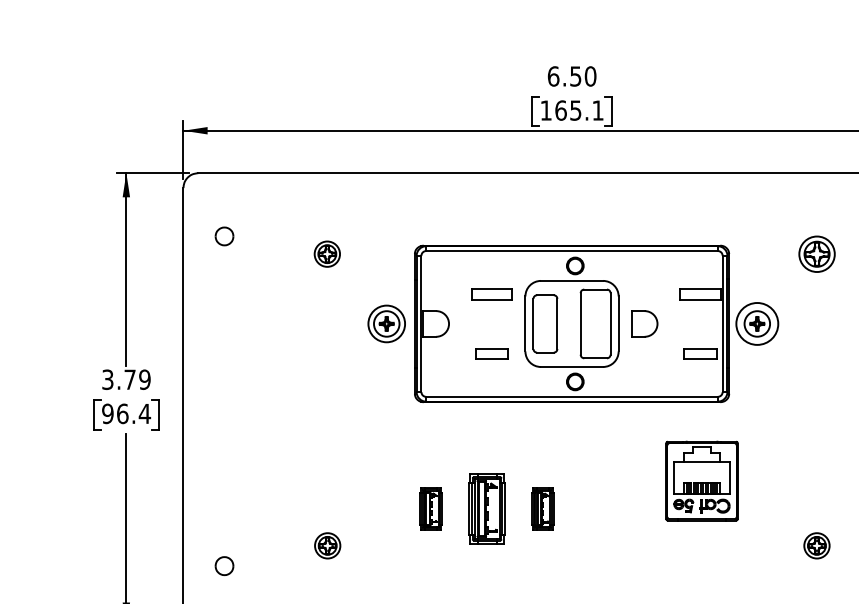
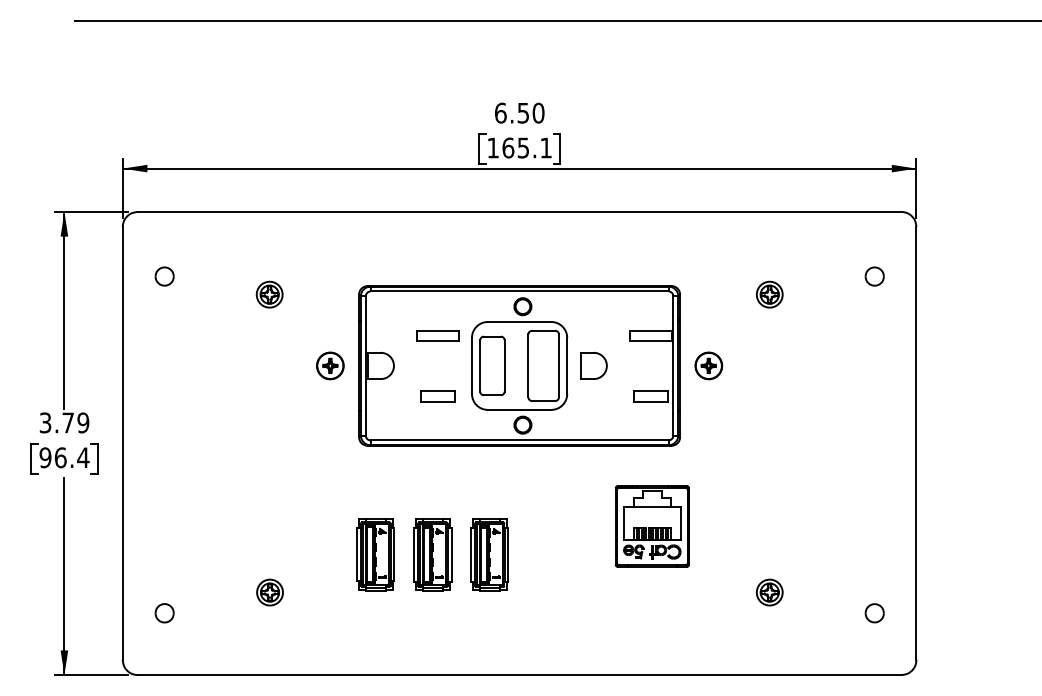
part: (816, 254) -> (769, 294), size x0.71
circle: (385, 323) -> (329, 365), size x0.71
circle: (756, 323) -> (708, 365), size x0.62
part: (430, 508) -> (375, 554), size x1.67
part: (542, 508) -> (489, 554), size x1.67

